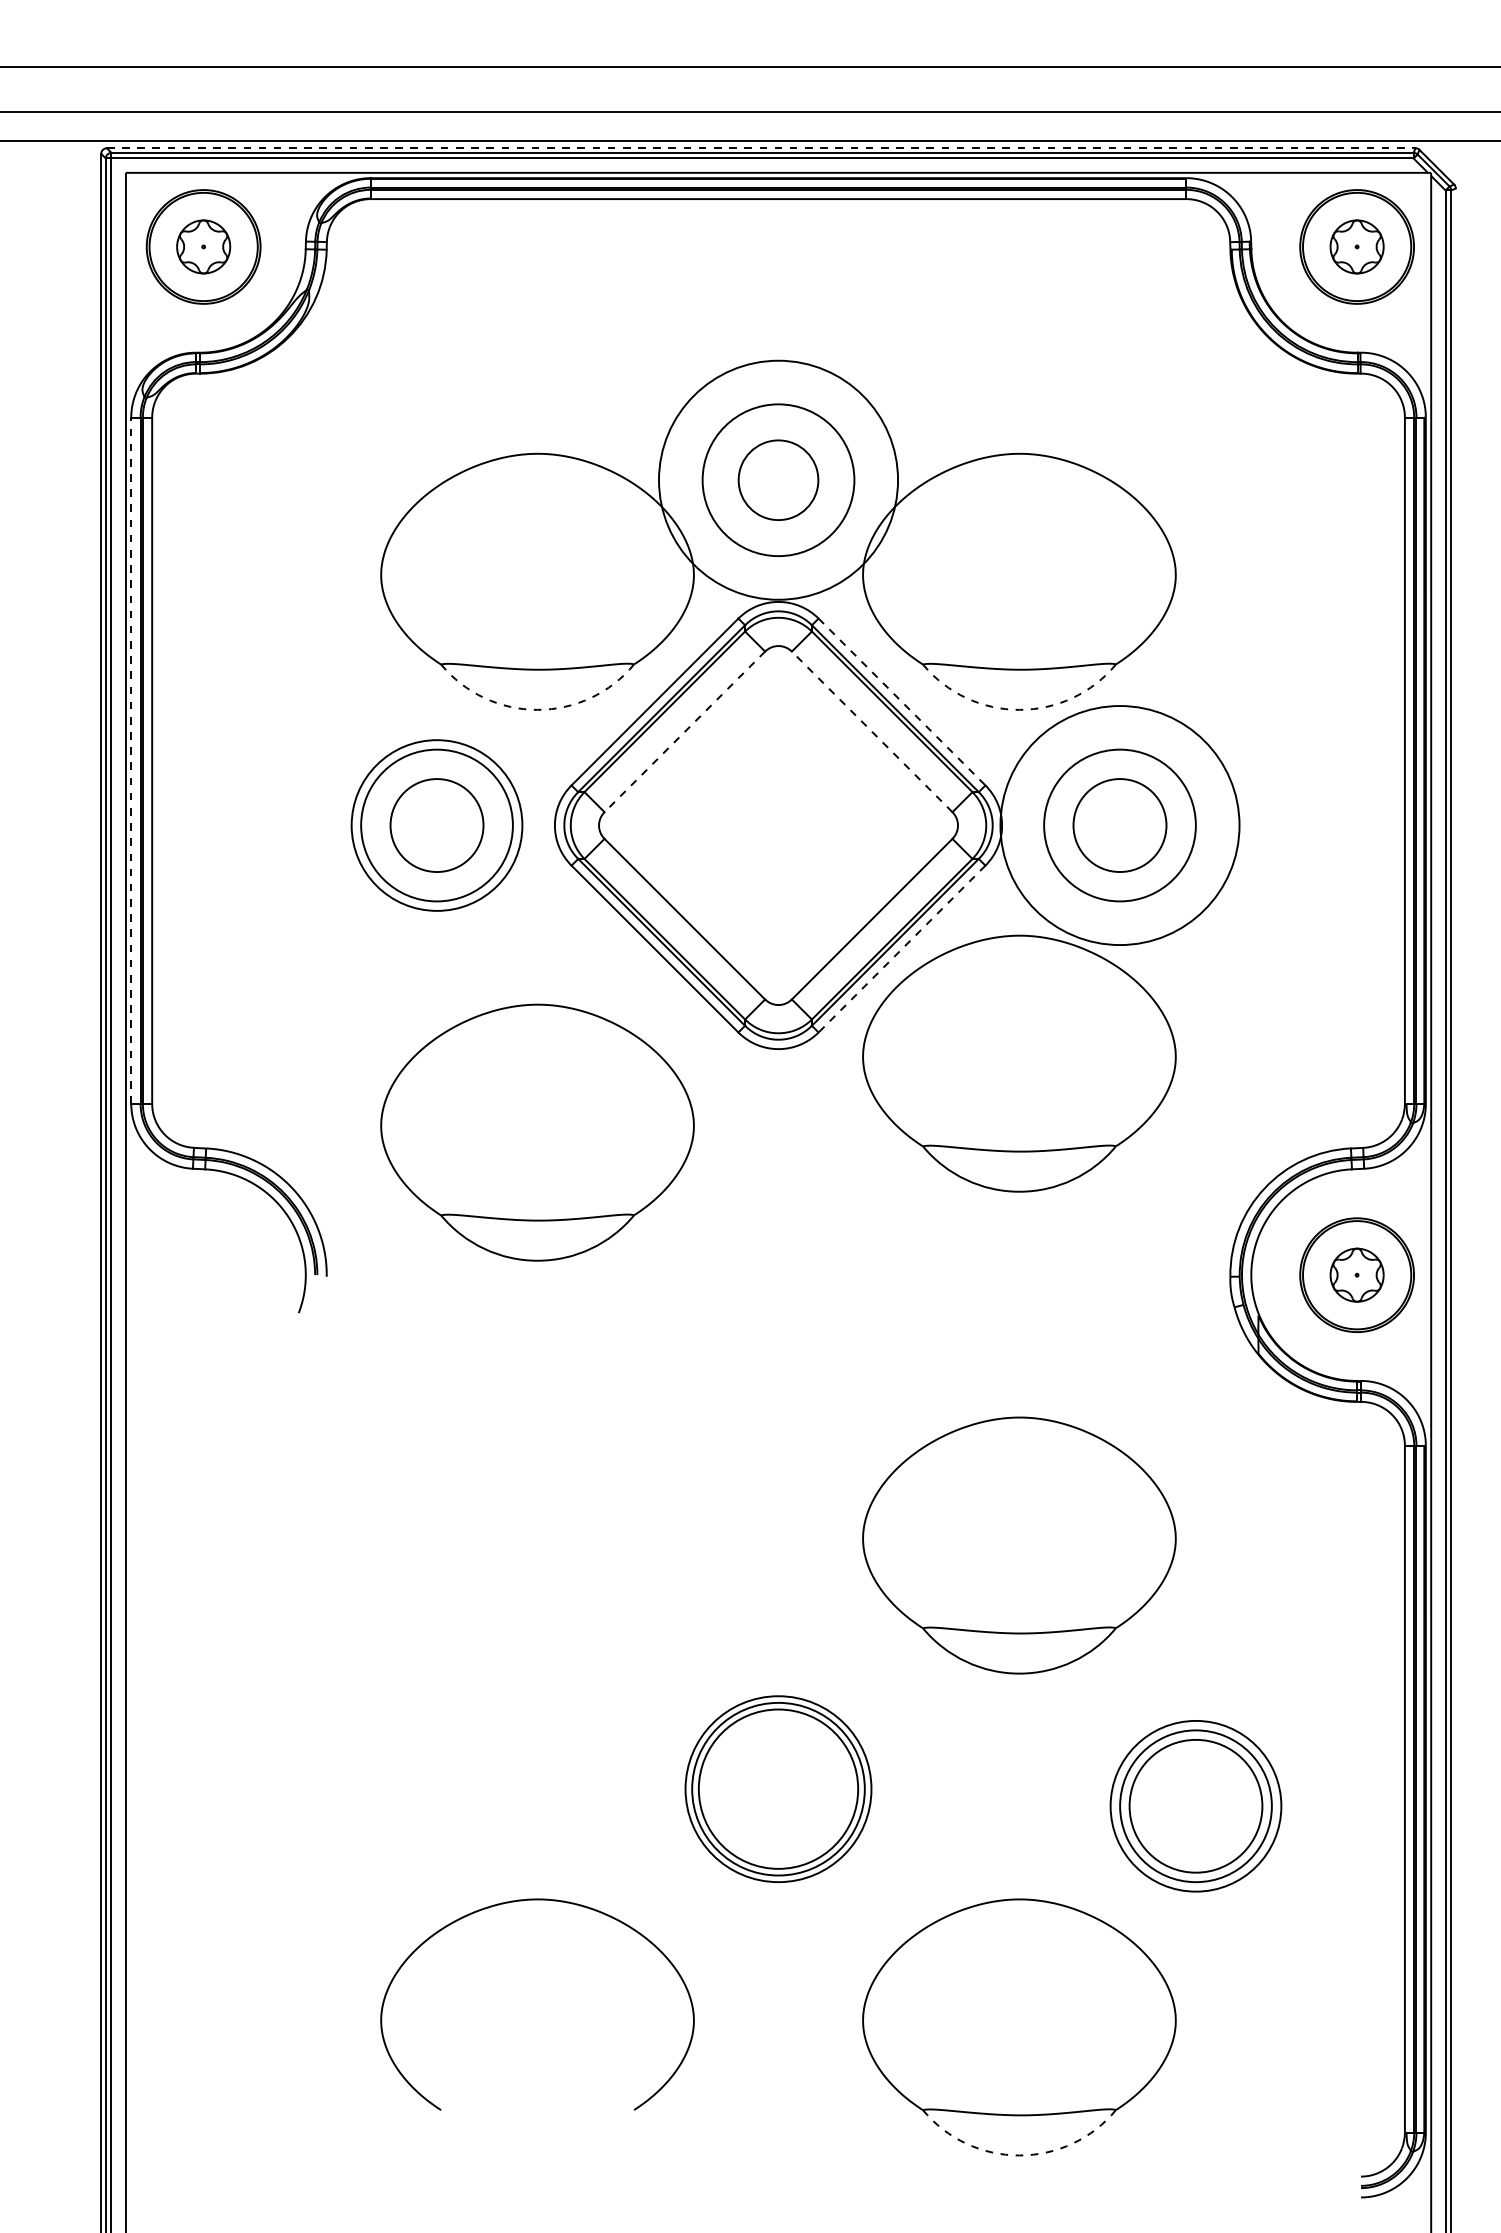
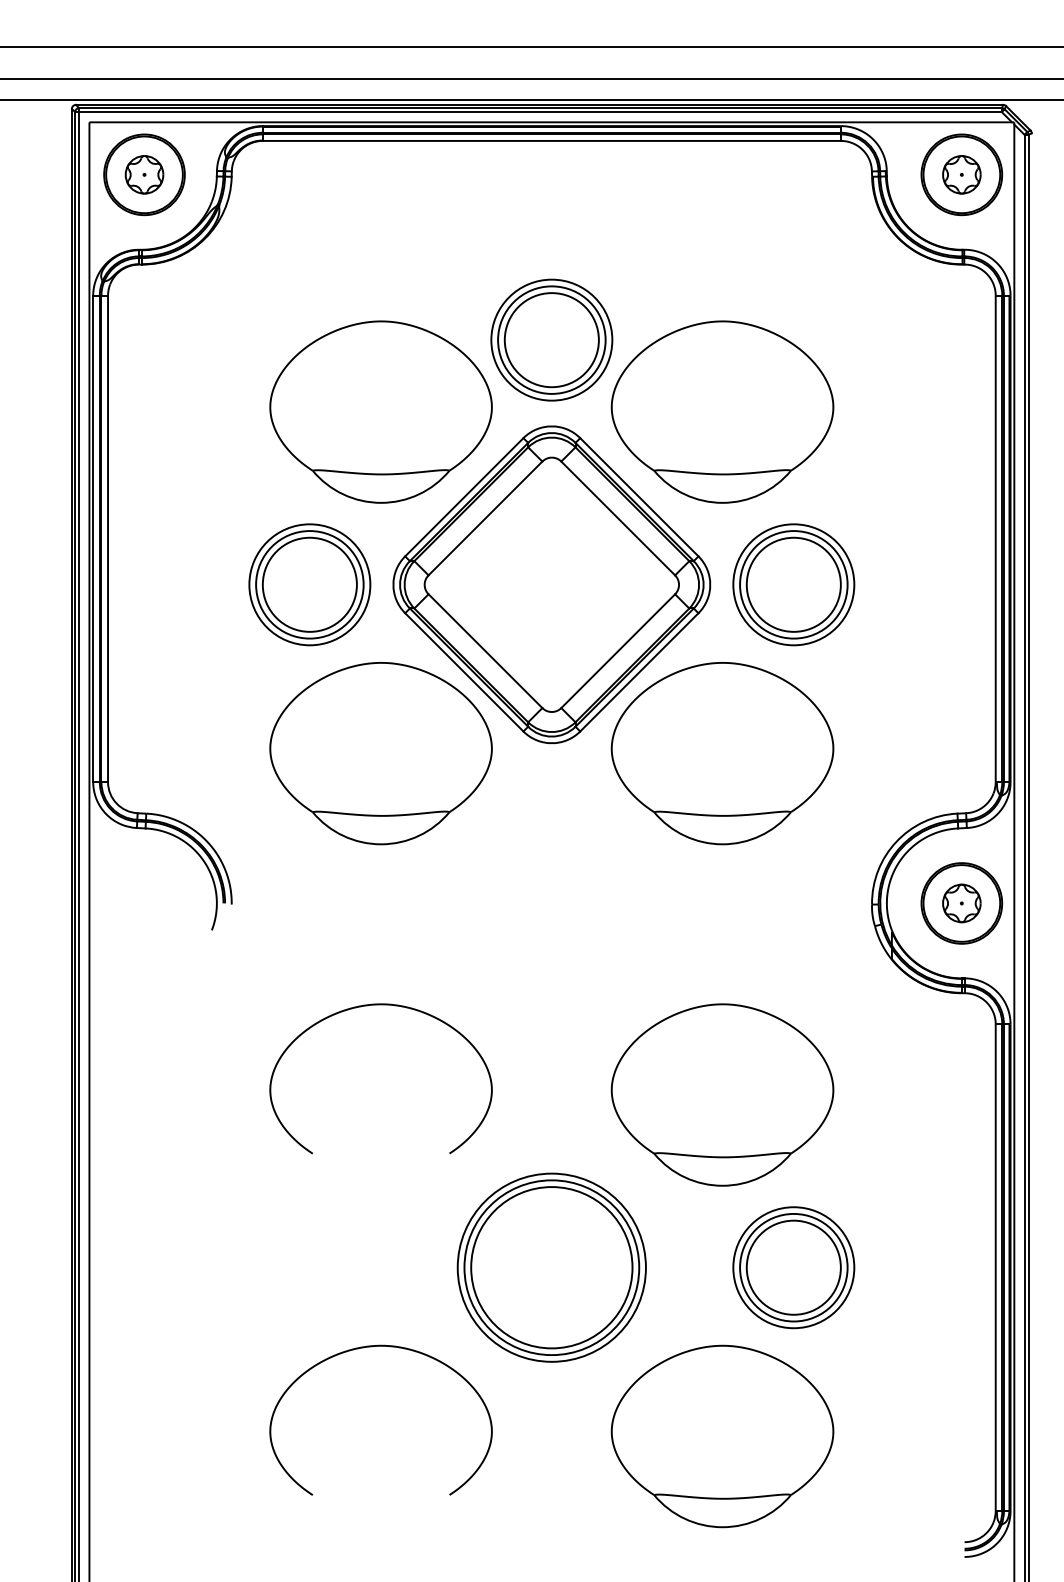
line: (761, 148) -> (539, 105), dashed -> solid
circle: (778, 479) -> (551, 339), size x0.71
circle: (778, 479) -> (551, 339), size x1.67
line: (902, 702) -> (639, 497), dashed -> solid
arc: (537, 709) -> (381, 502), dashed -> solid
arc: (1019, 709) -> (722, 502), dashed -> solid
line: (684, 731) -> (485, 518), dashed -> solid
line: (872, 731) -> (618, 518), dashed -> solid
line: (131, 760) -> (93, 538), dashed -> solid
circle: (436, 825) -> (309, 584), size x1.43
circle: (1119, 825) -> (793, 584), size x0.71
circle: (1119, 825) -> (793, 584), size x1.43
line: (902, 949) -> (639, 672), dashed -> solid
part: (537, 1132) -> (381, 753), moved
curve: (524, 1419) -> (371, 1005), added
part: (778, 1788) -> (551, 1267), size x1.43
part: (1195, 1806) -> (793, 1267), moved
arc: (1019, 2155) -> (722, 1527), dashed -> solid

